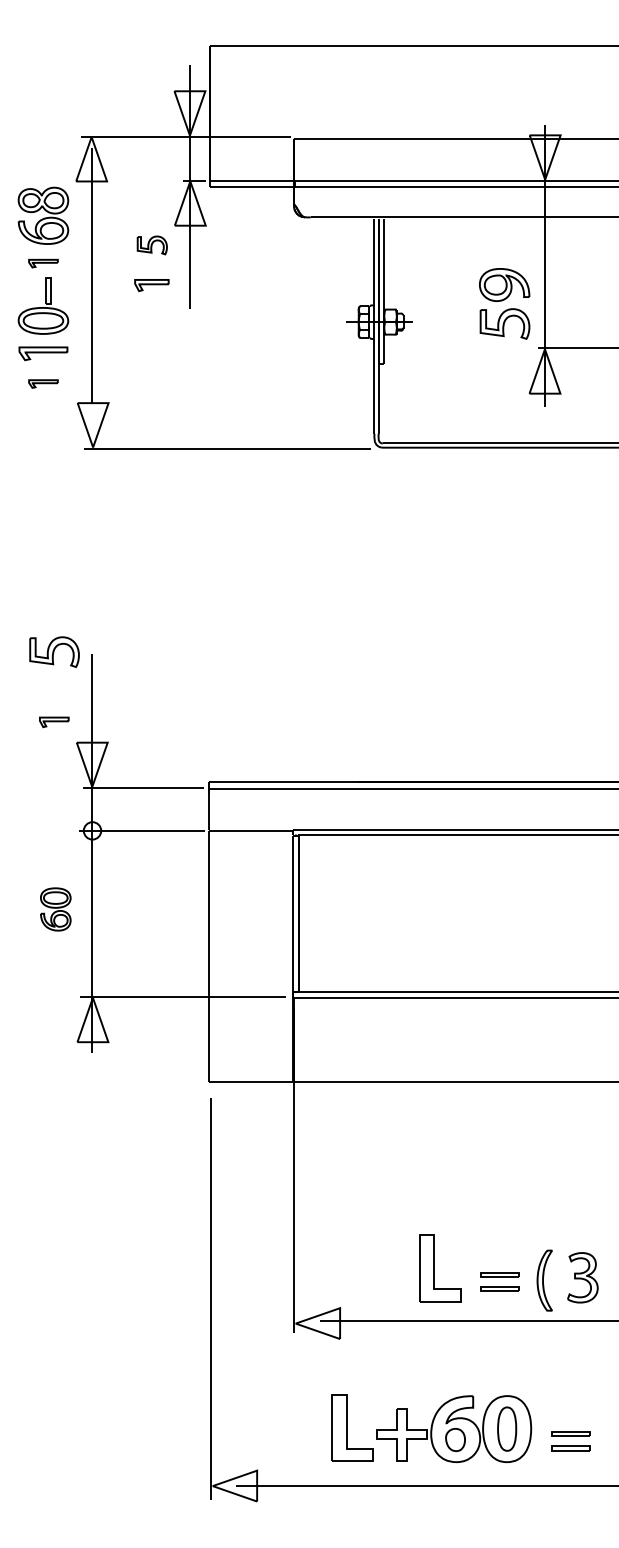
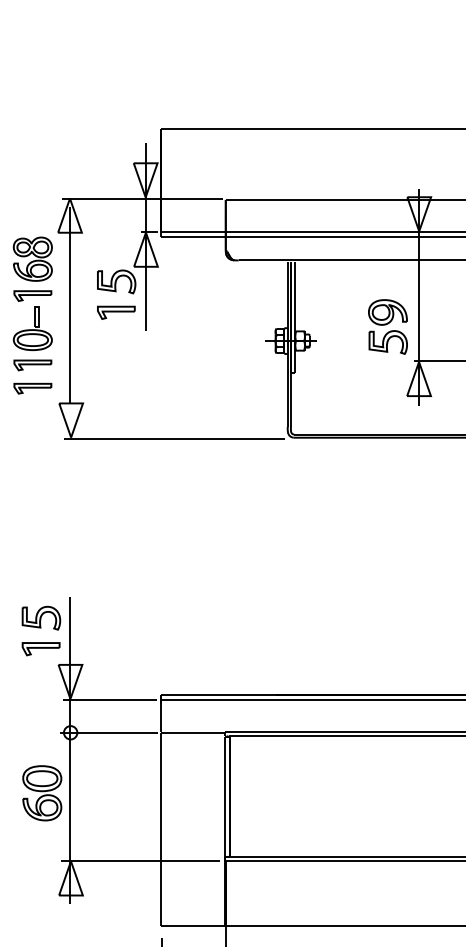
part: (152, 245) -> (116, 282), size x1.67
part: (43, 263) -> (32, 295), size x1.67
part: (151, 285) -> (116, 312), size x1.43
part: (43, 383) -> (32, 388), size x1.67
part: (54, 651) -> (41, 617), moved
part: (54, 722) -> (41, 649), size x1.67
part: (55, 909) -> (42, 793), size x1.67

